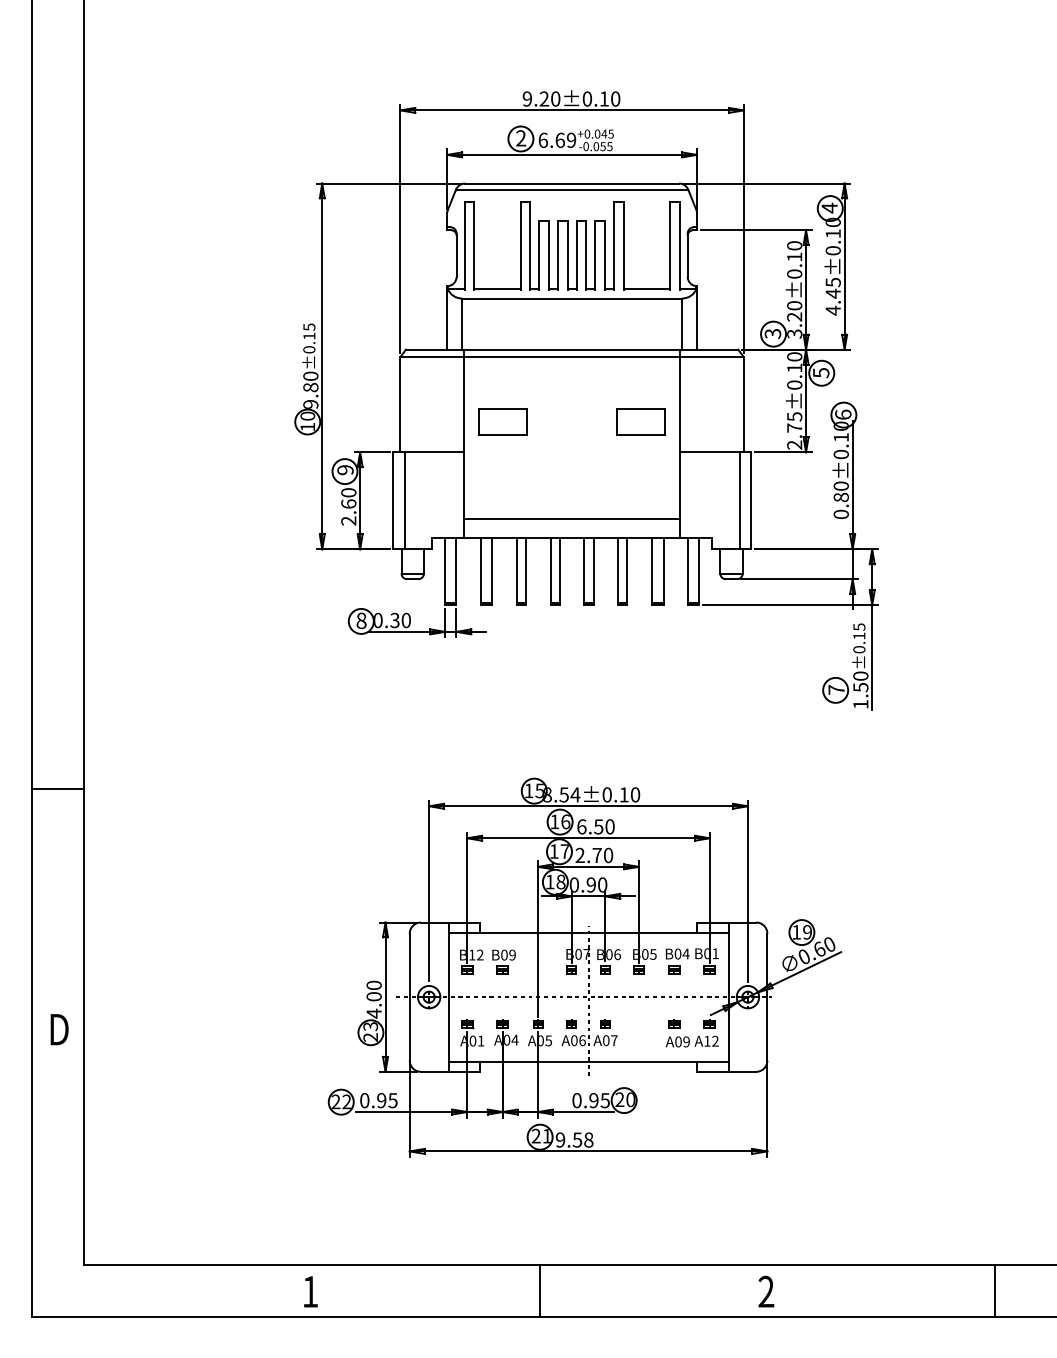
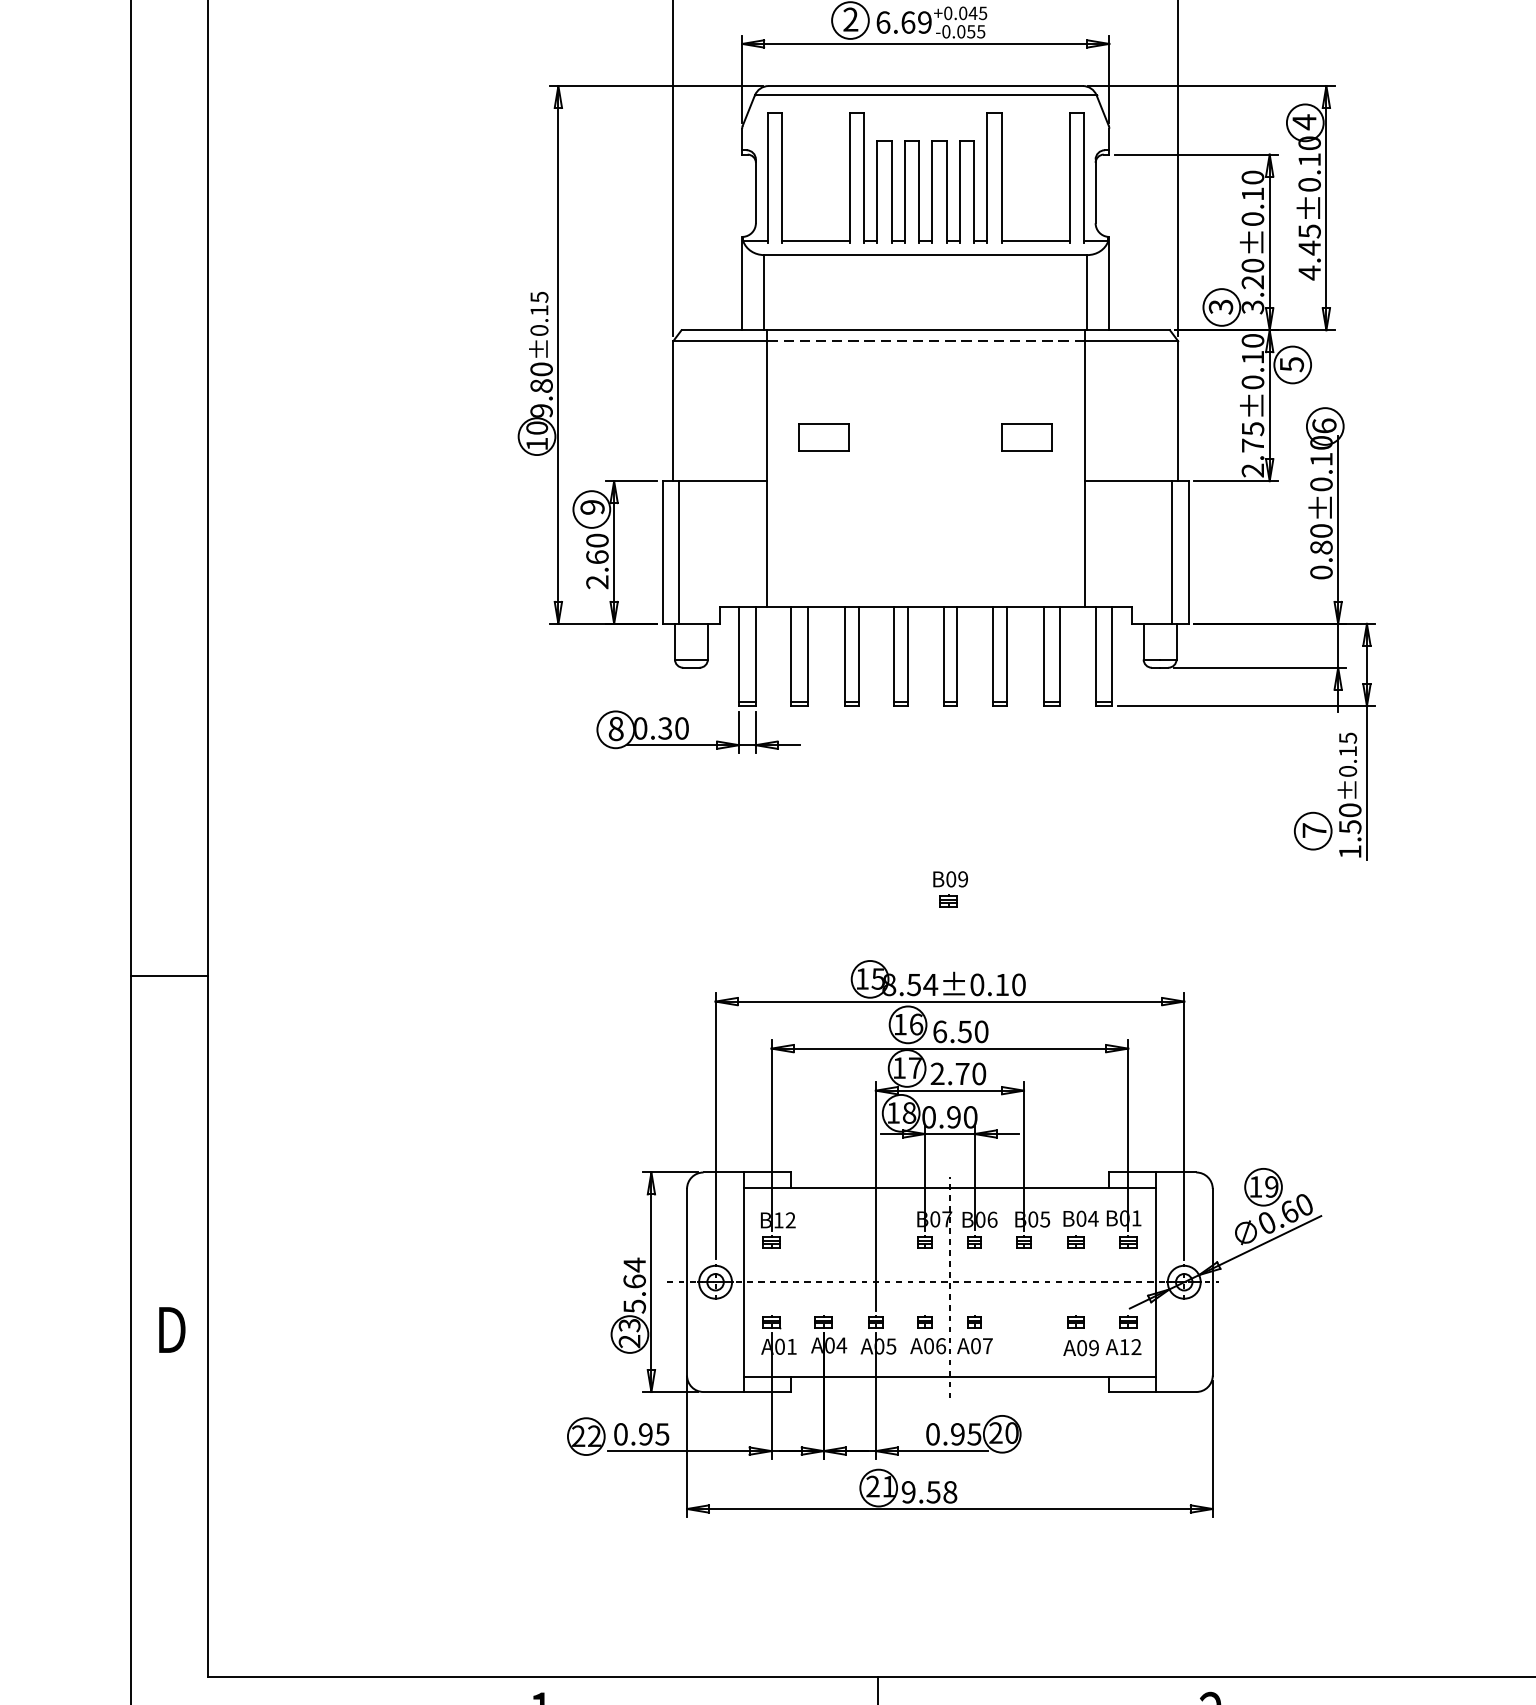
line: (571, 357) -> (924, 341), solid -> dashed
part: (502, 421) -> (823, 435), size x0.7
part: (640, 421) -> (1026, 435), size x0.7
line: (571, 519) -> (924, 579), removed
part: (503, 961) -> (949, 888), moved
text: (373, 999) -> (633, 1285), 4.00 -> 5.64

